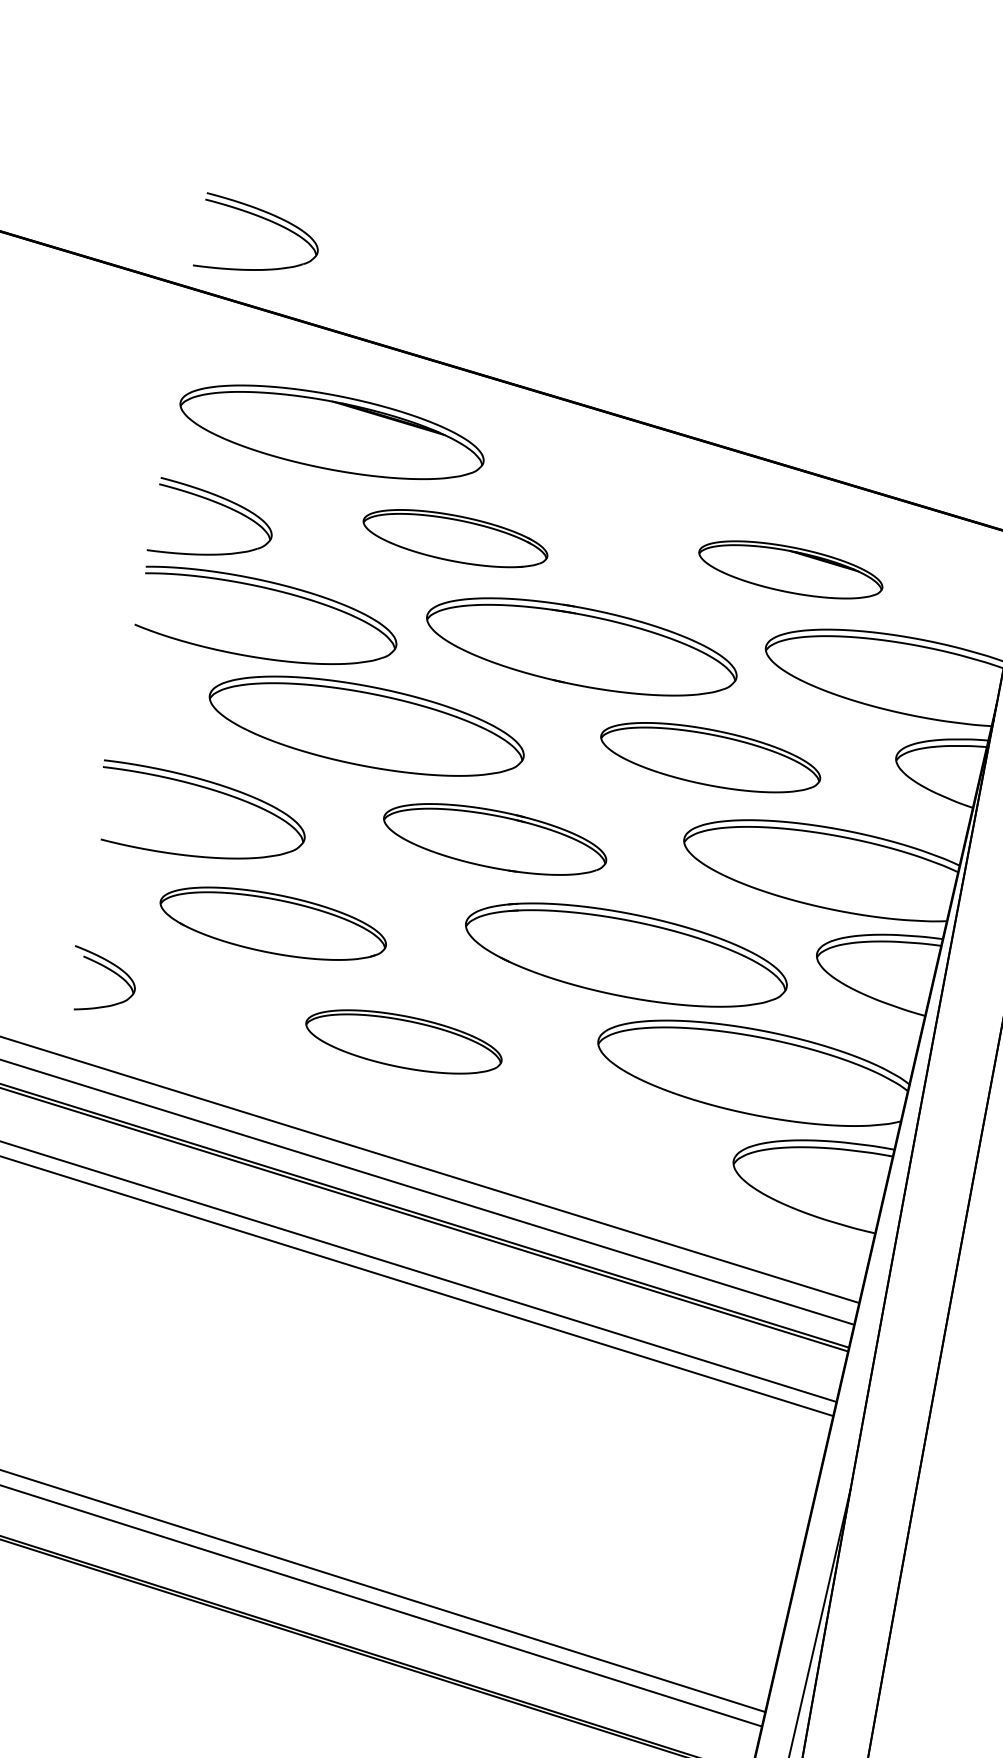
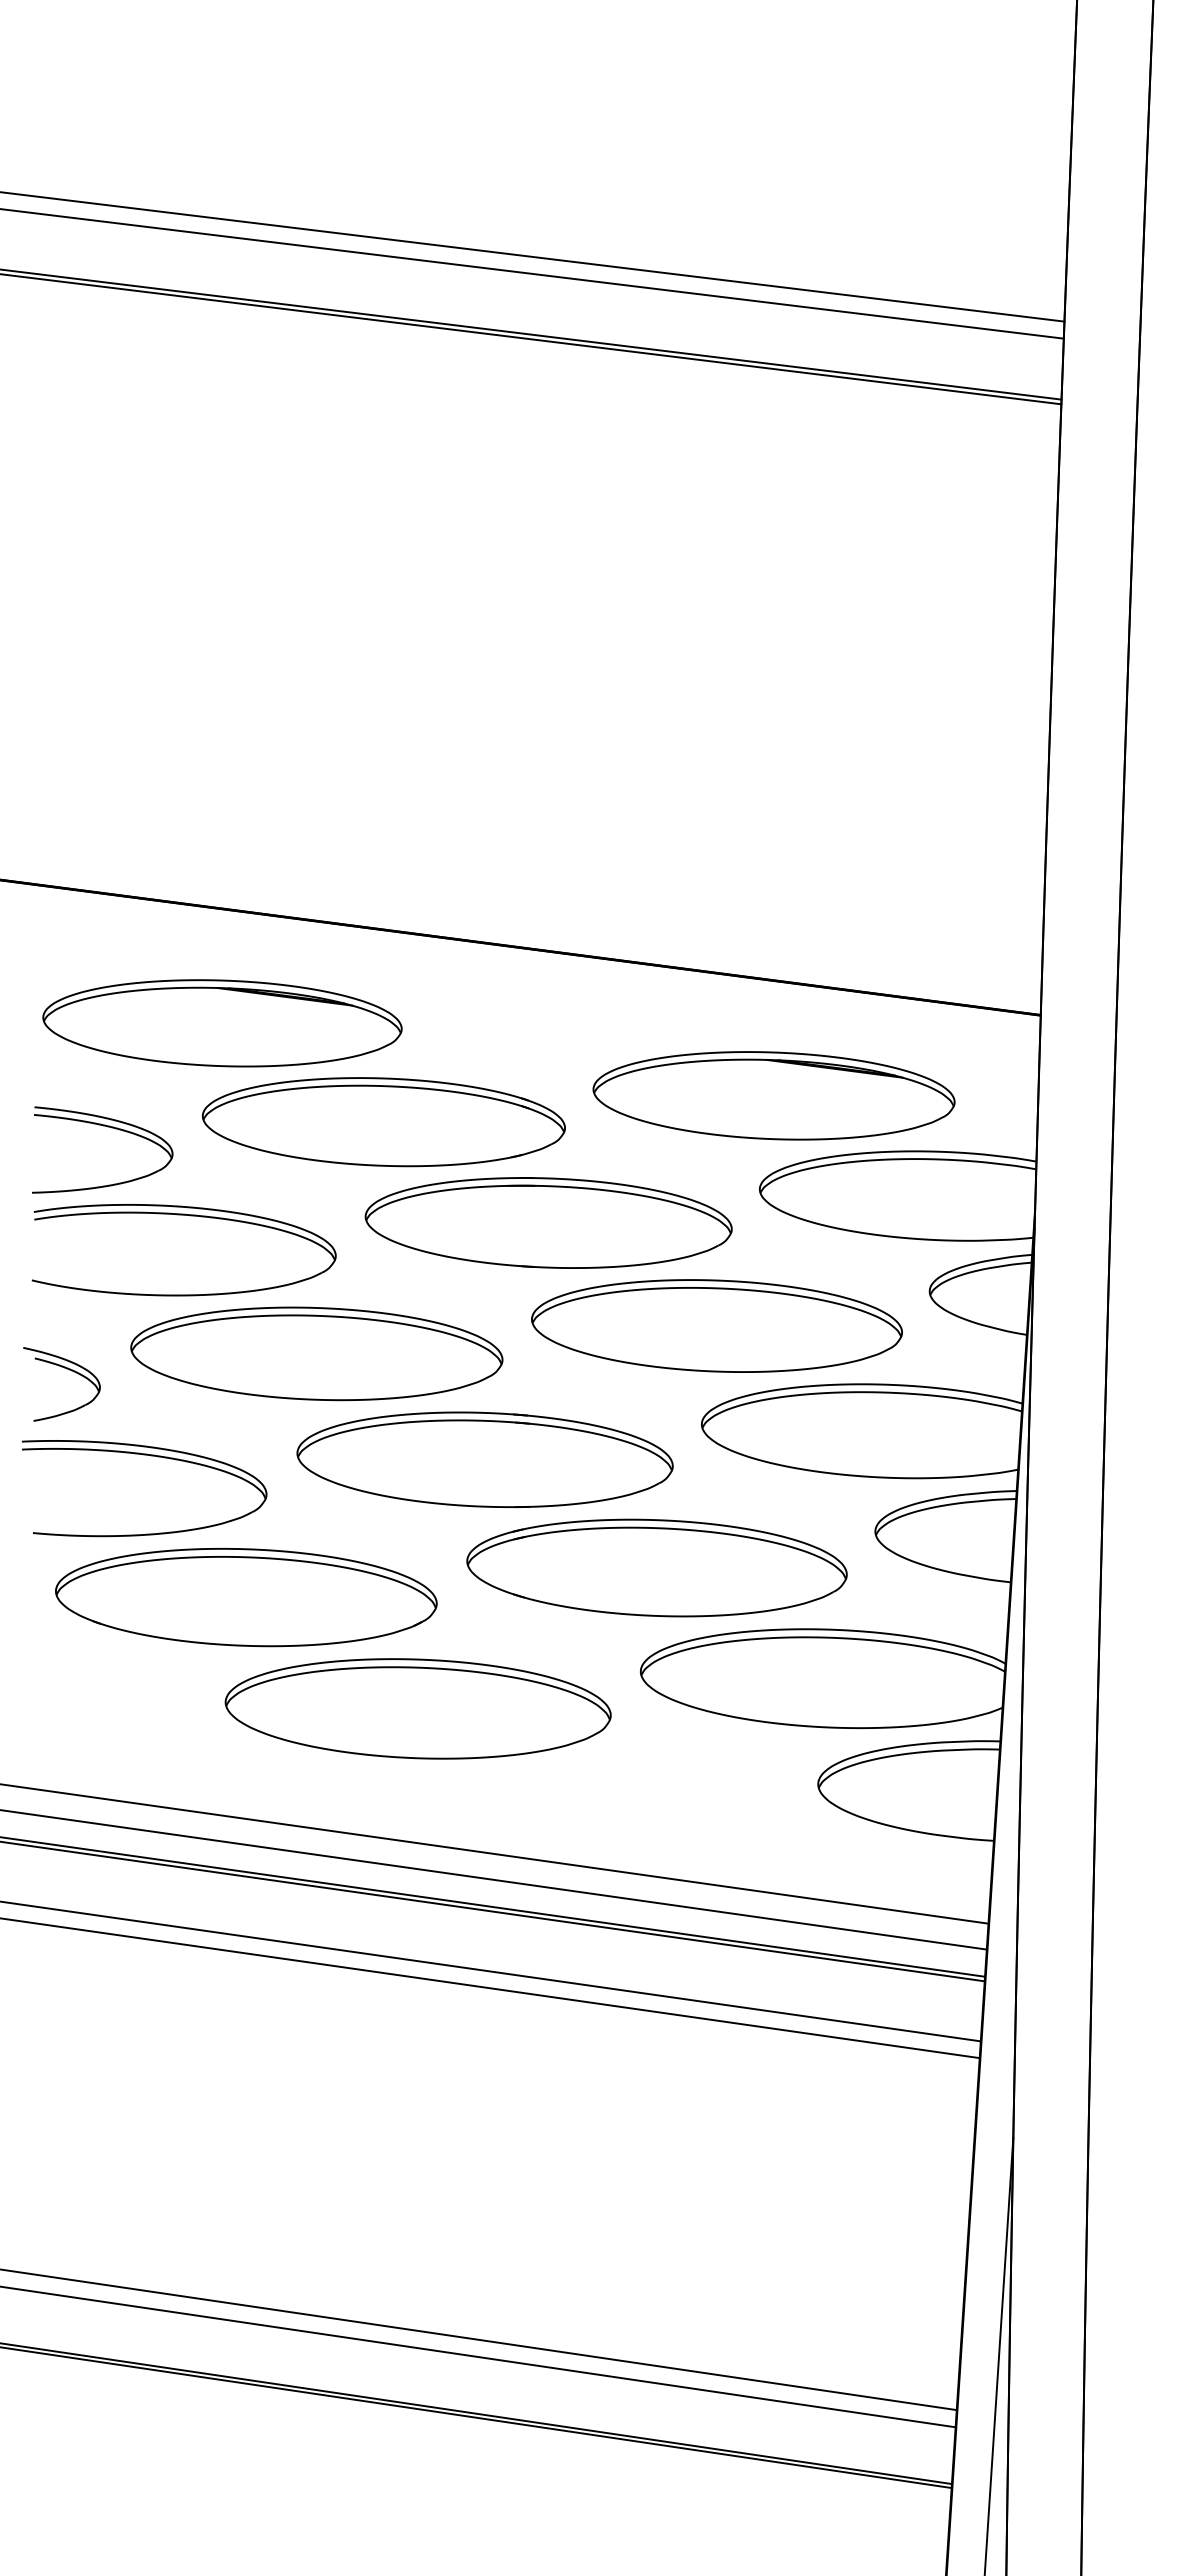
part: (266, 220) -> (107, 792), removed
part: (455, 538) -> (383, 1122), size x1.67
part: (790, 569) -> (773, 1095), size x1.67
part: (710, 757) -> (716, 1325), size x1.43
part: (494, 839) -> (484, 1459), size x1.43
part: (273, 923) -> (246, 1597), size x1.43
part: (108, 970) -> (66, 1369), moved
part: (403, 1041) -> (417, 1708), size x1.67

